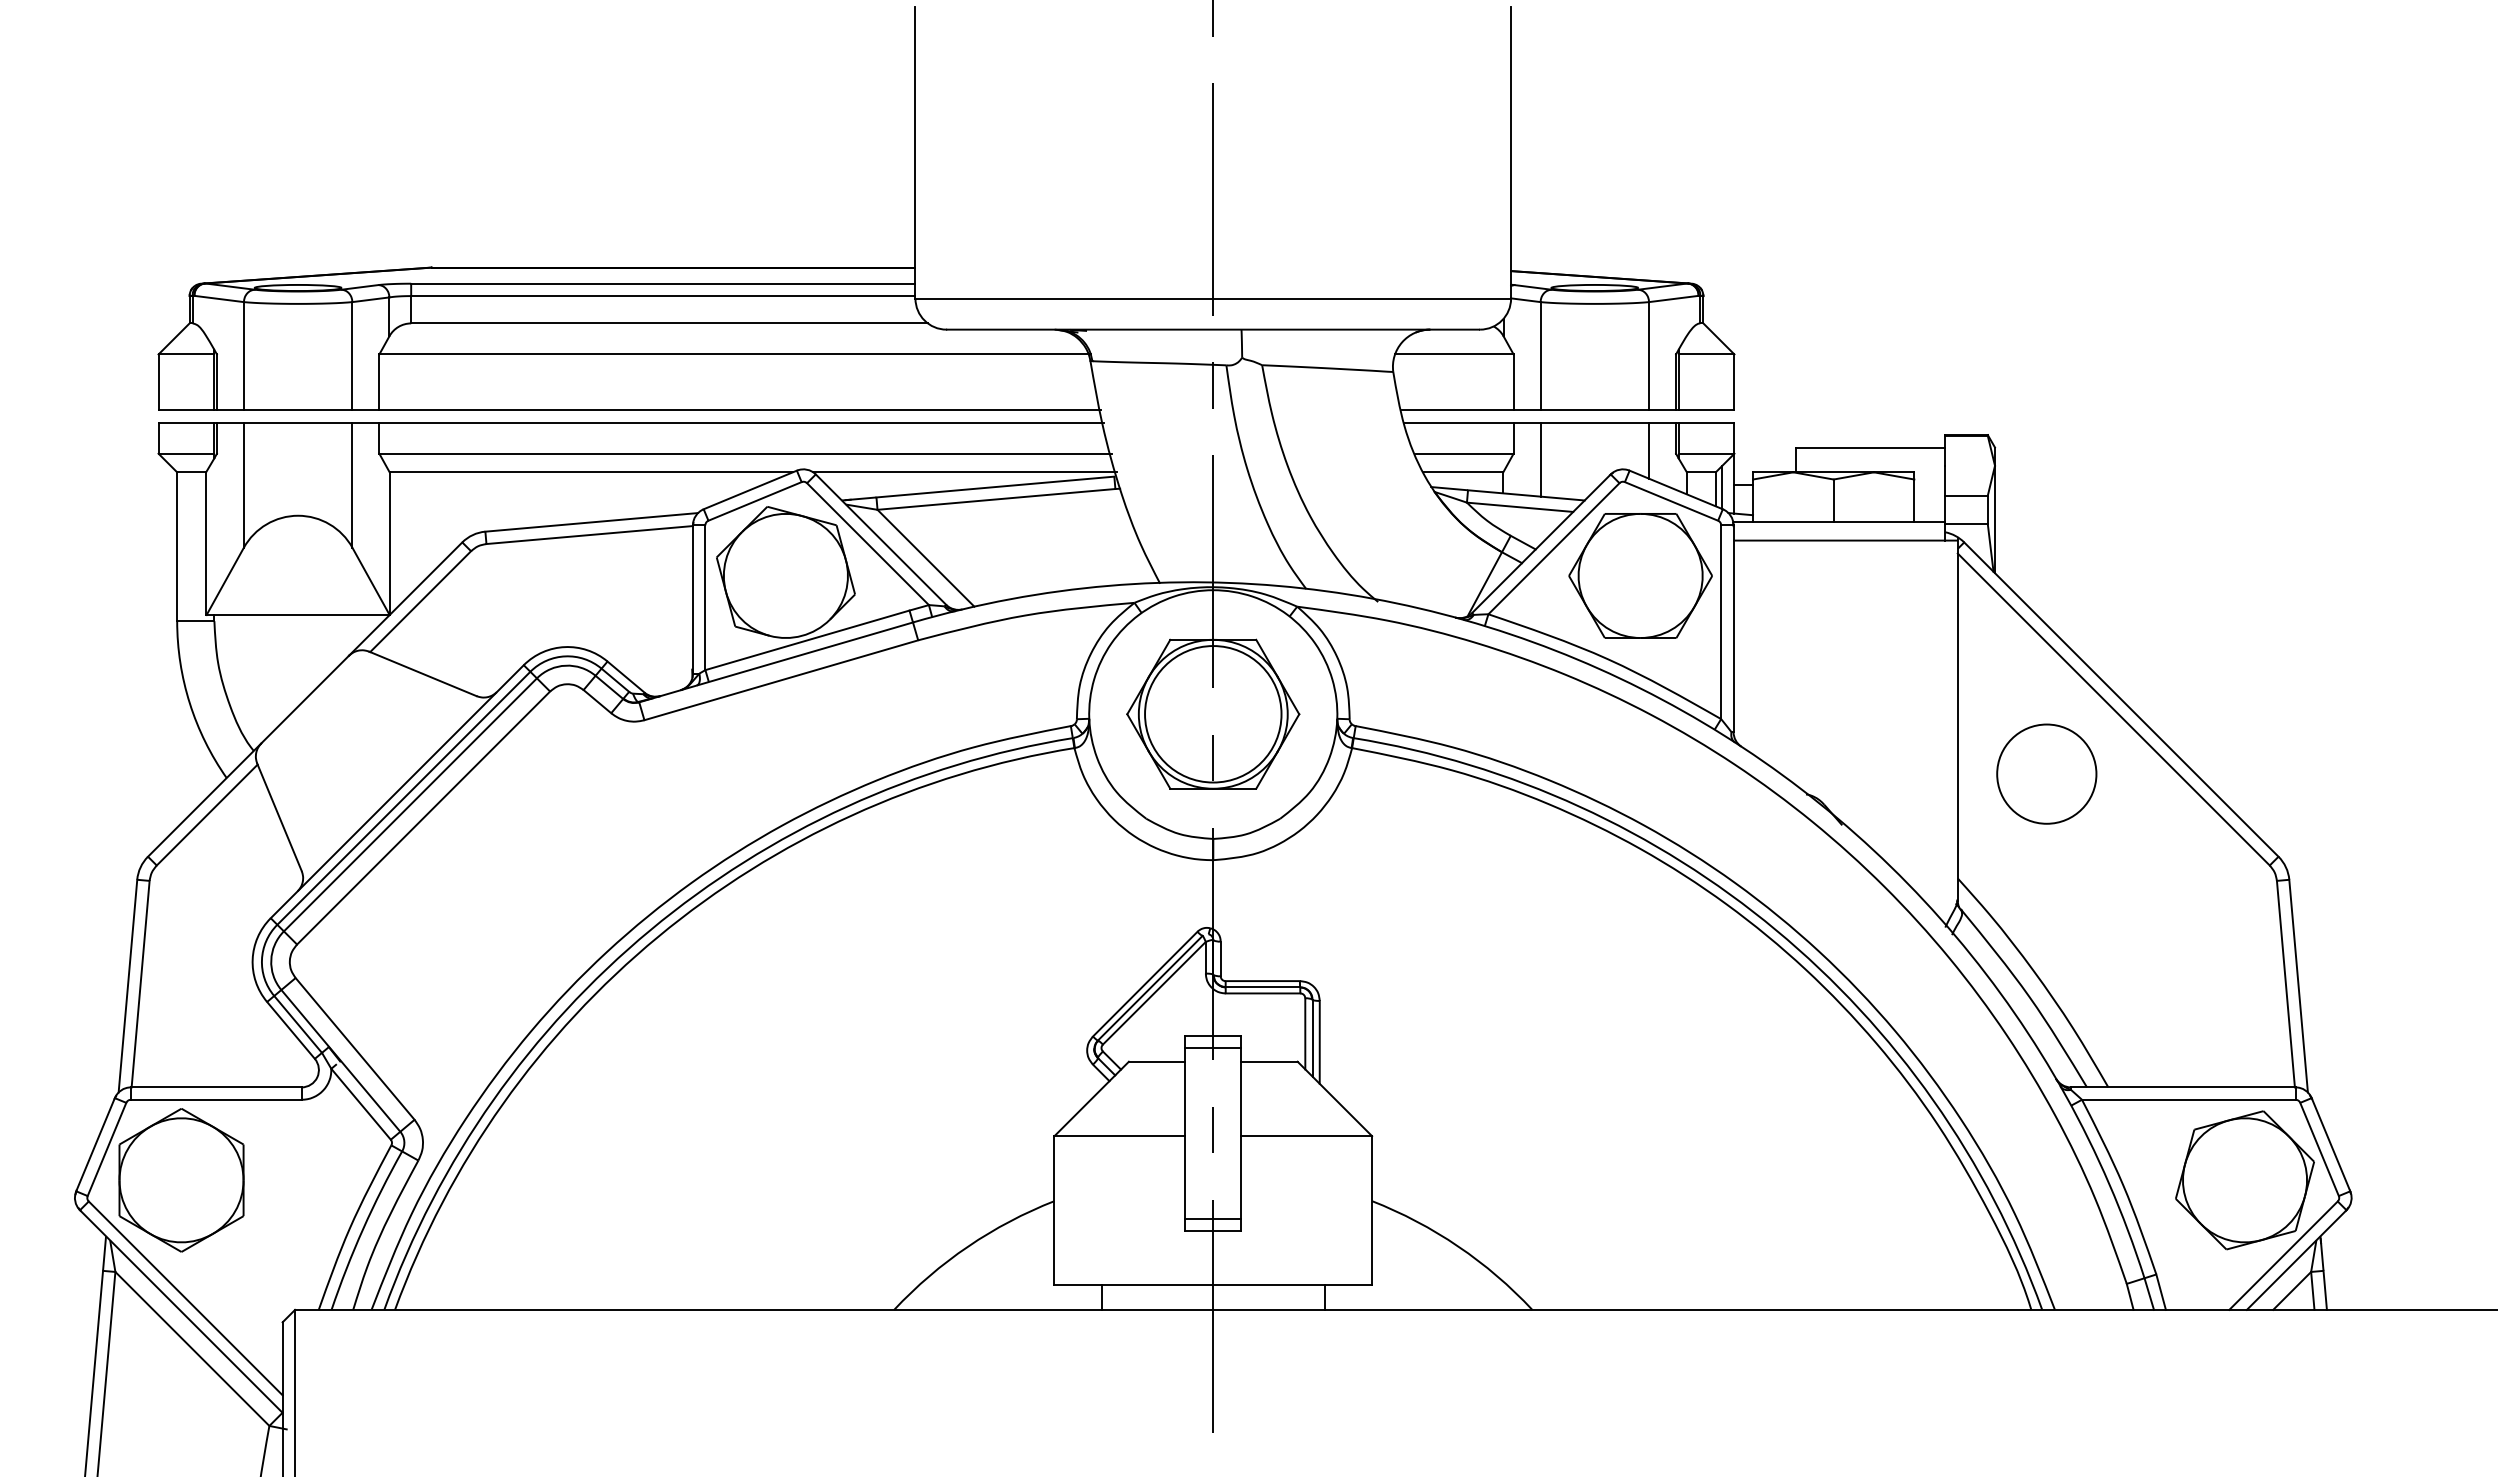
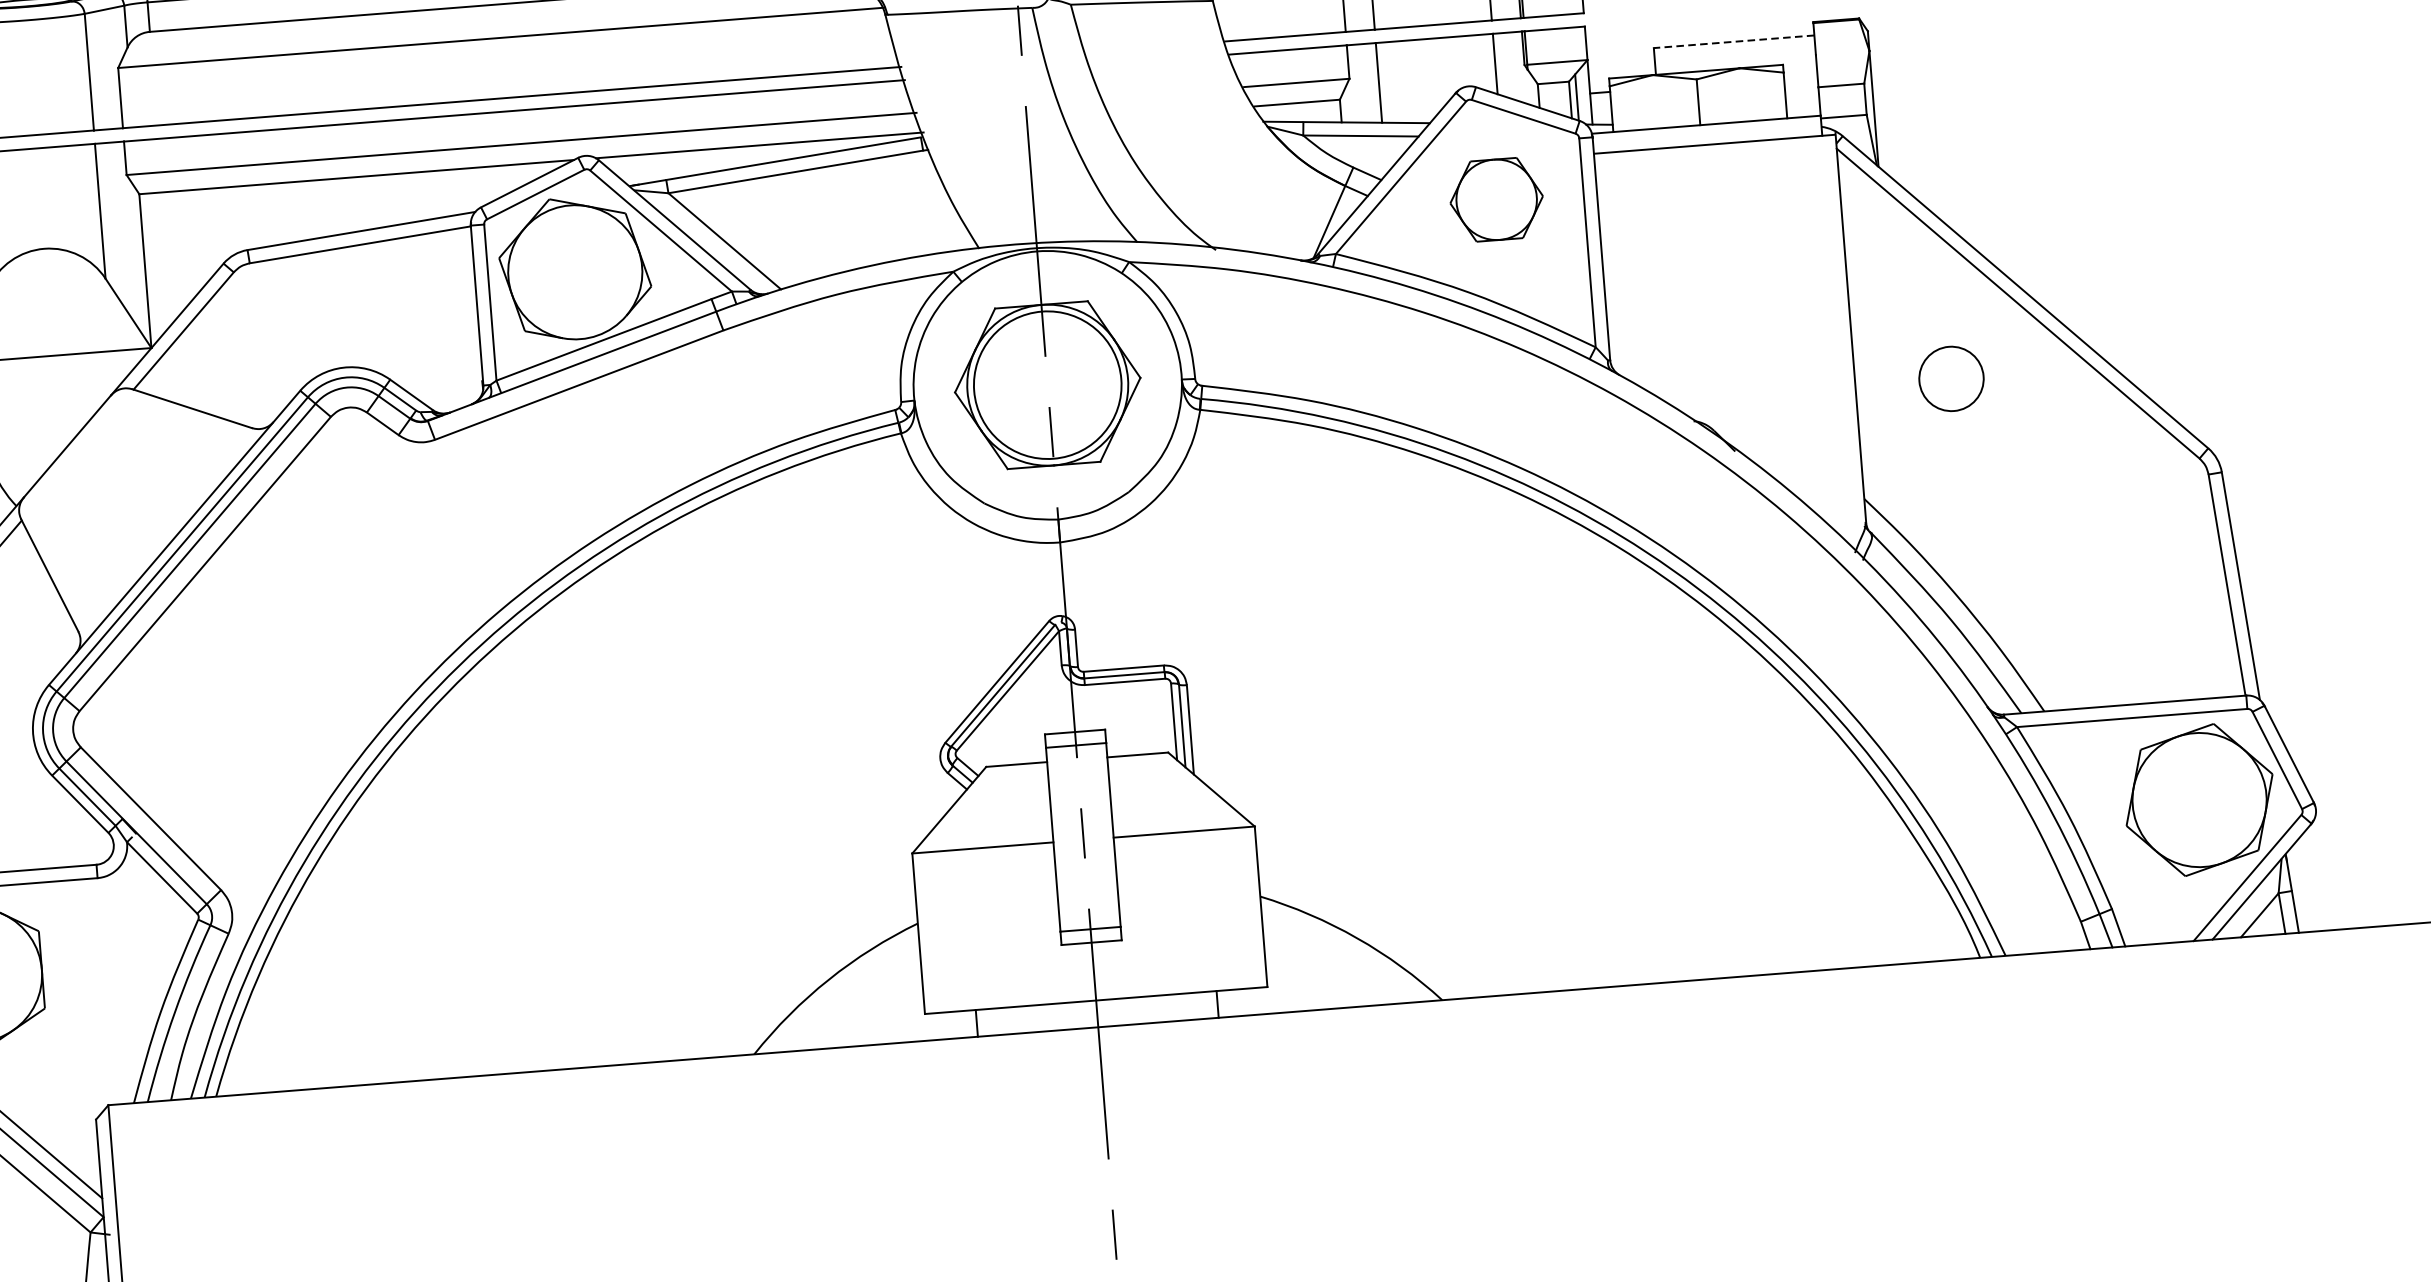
line: (1870, 447) -> (1733, 41), solid -> dashed
part: (1640, 575) -> (1496, 199), size x0.6
circle: (2046, 773) -> (1951, 378), size x0.6

